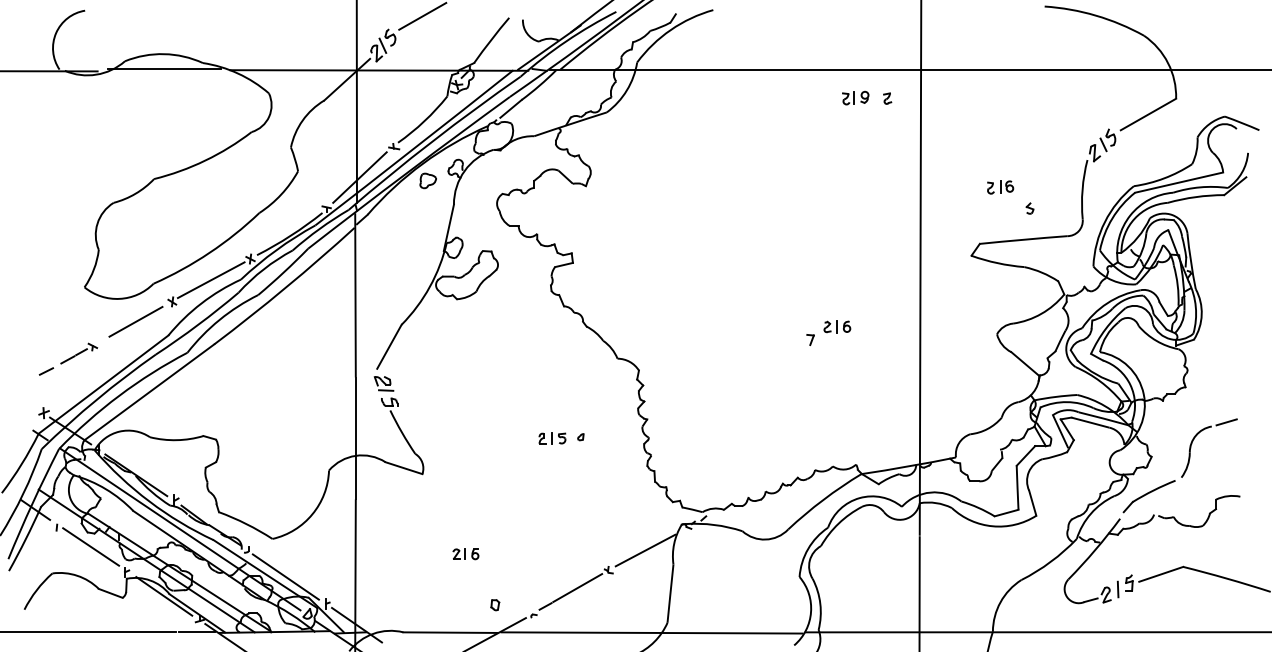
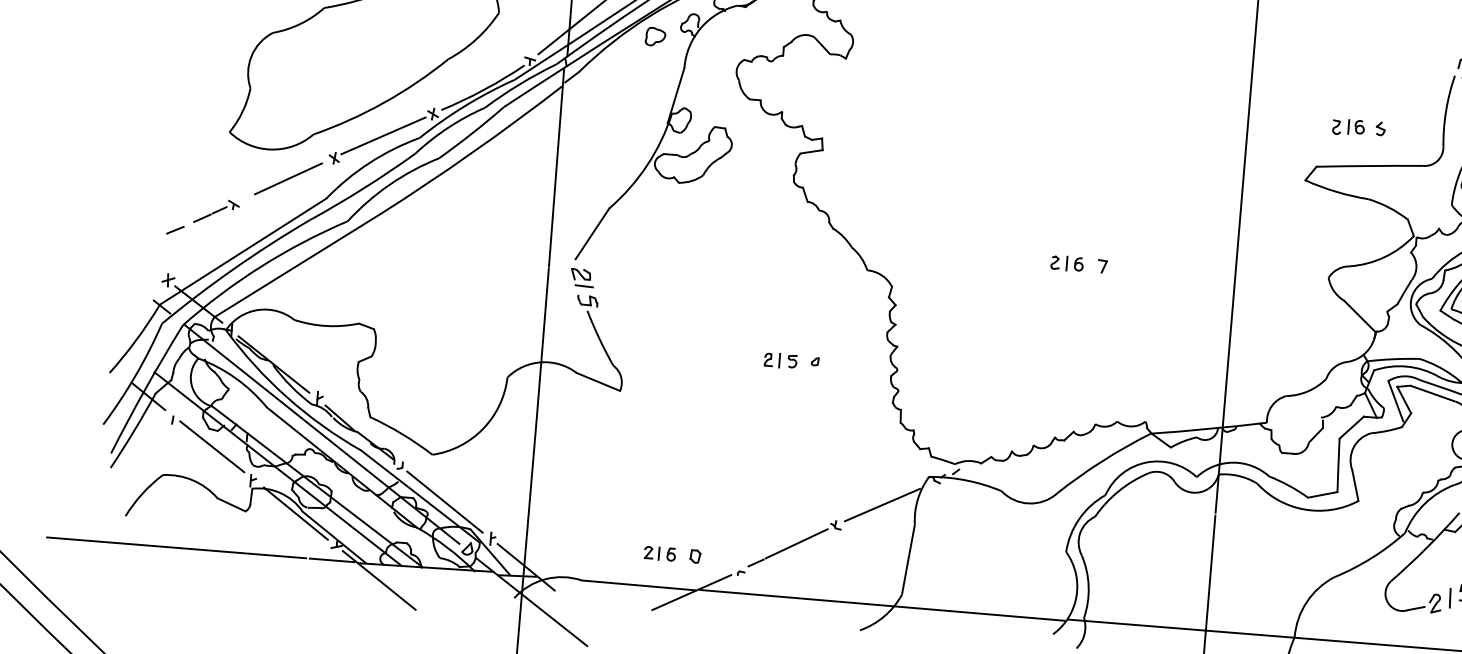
part: (1000, 187) -> (1348, 127), moved
part: (837, 326) -> (1067, 263), moved
part: (465, 554) -> (659, 554), moved

